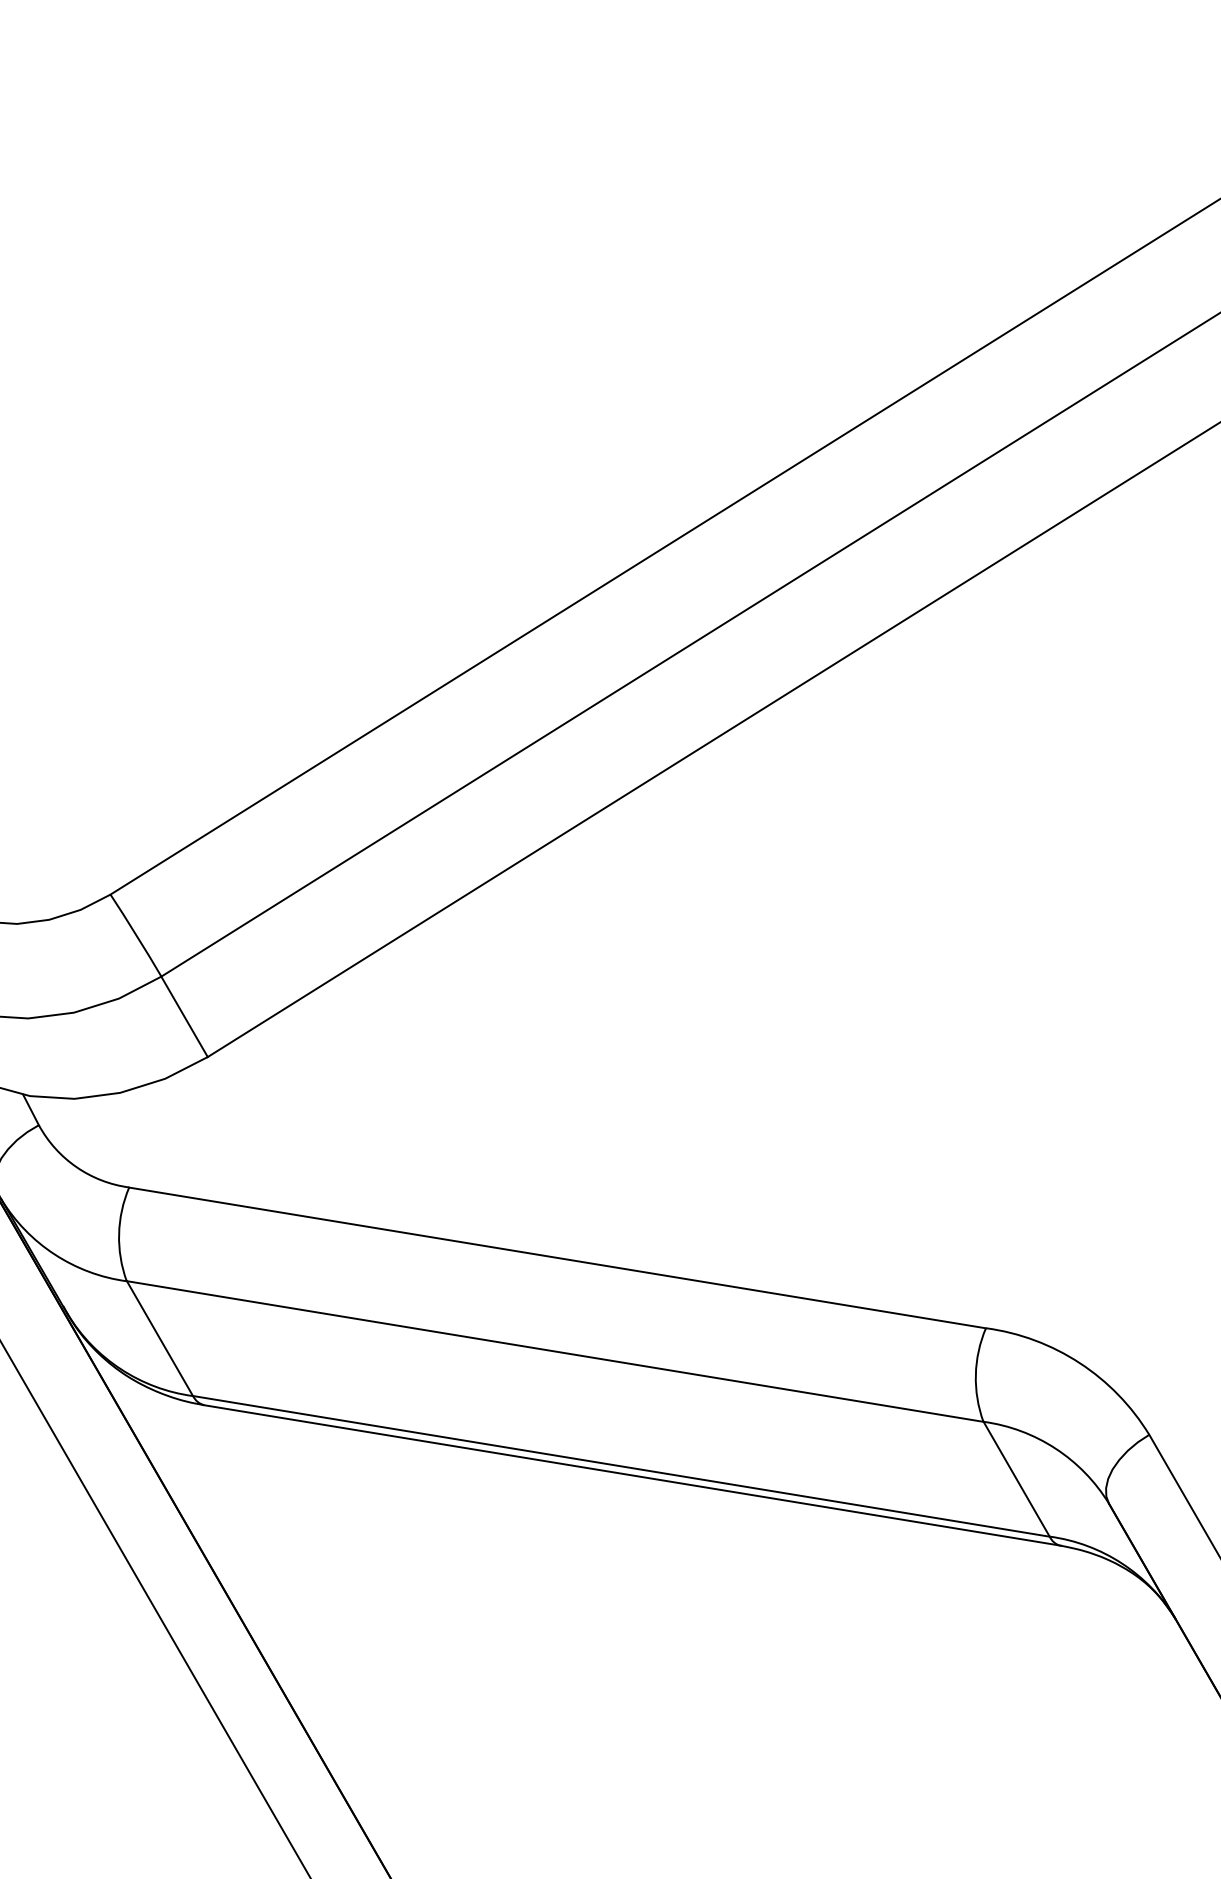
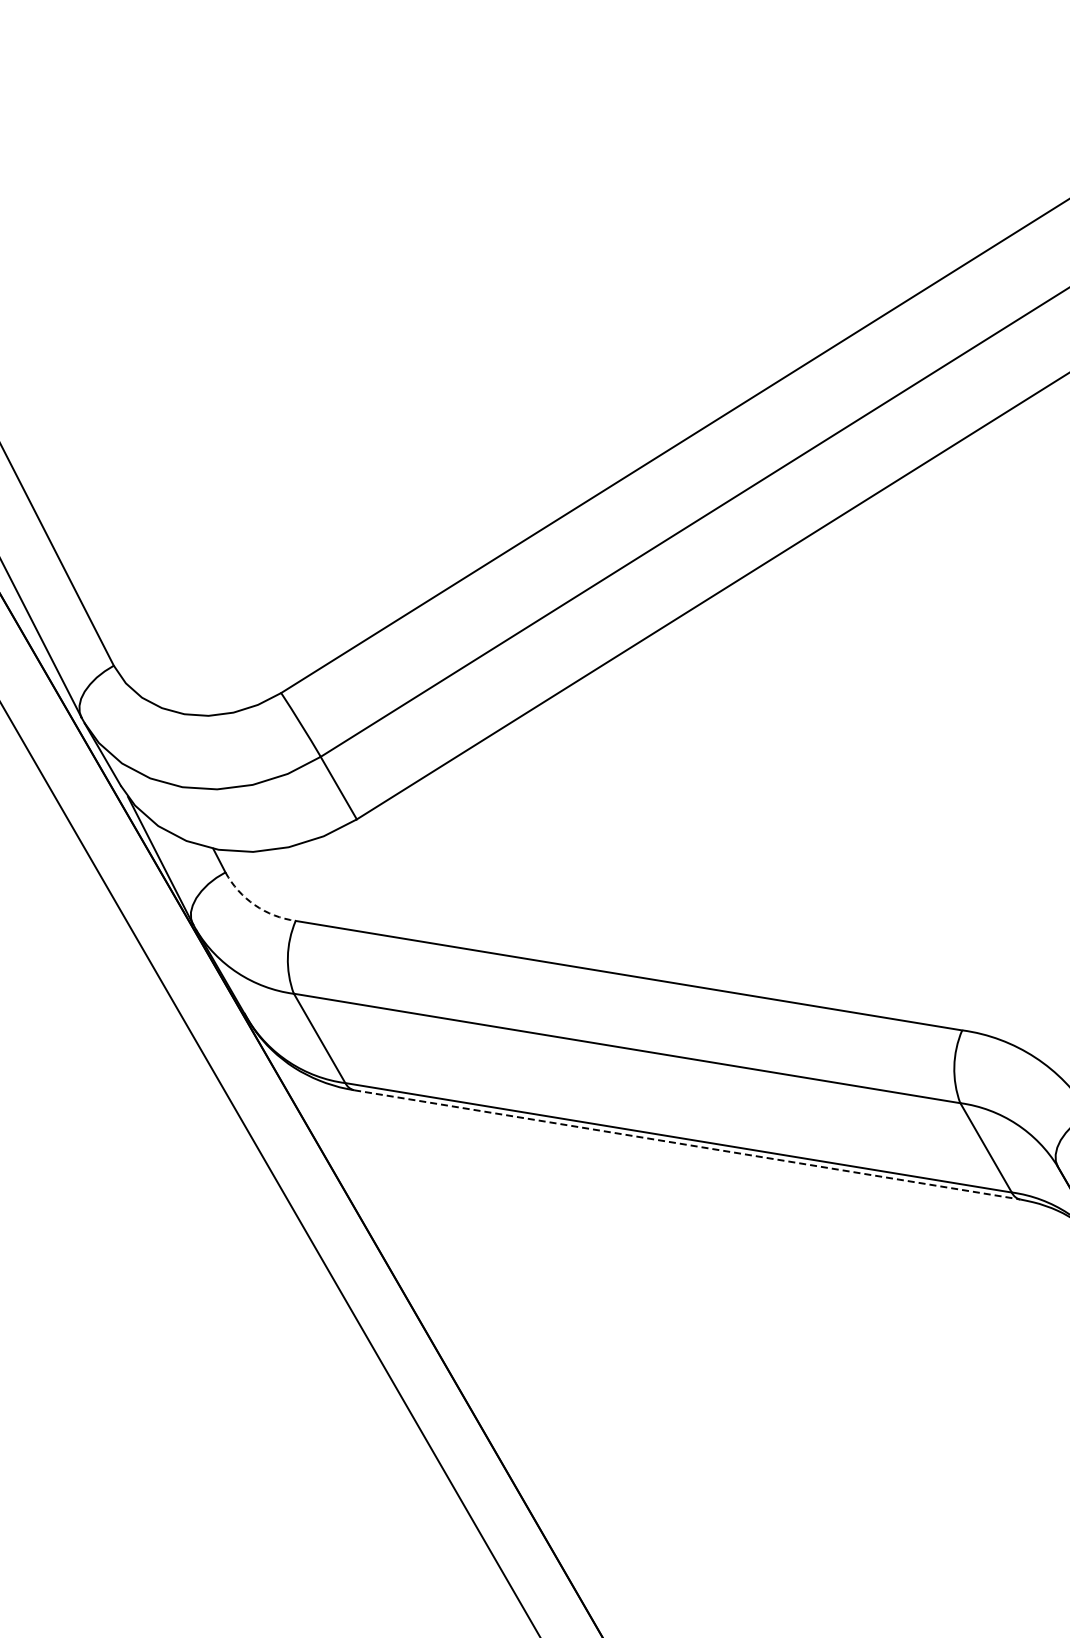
arc: (76, 1167) -> (254, 905), solid -> dashed
line: (632, 1474) -> (687, 1144), solid -> dashed

